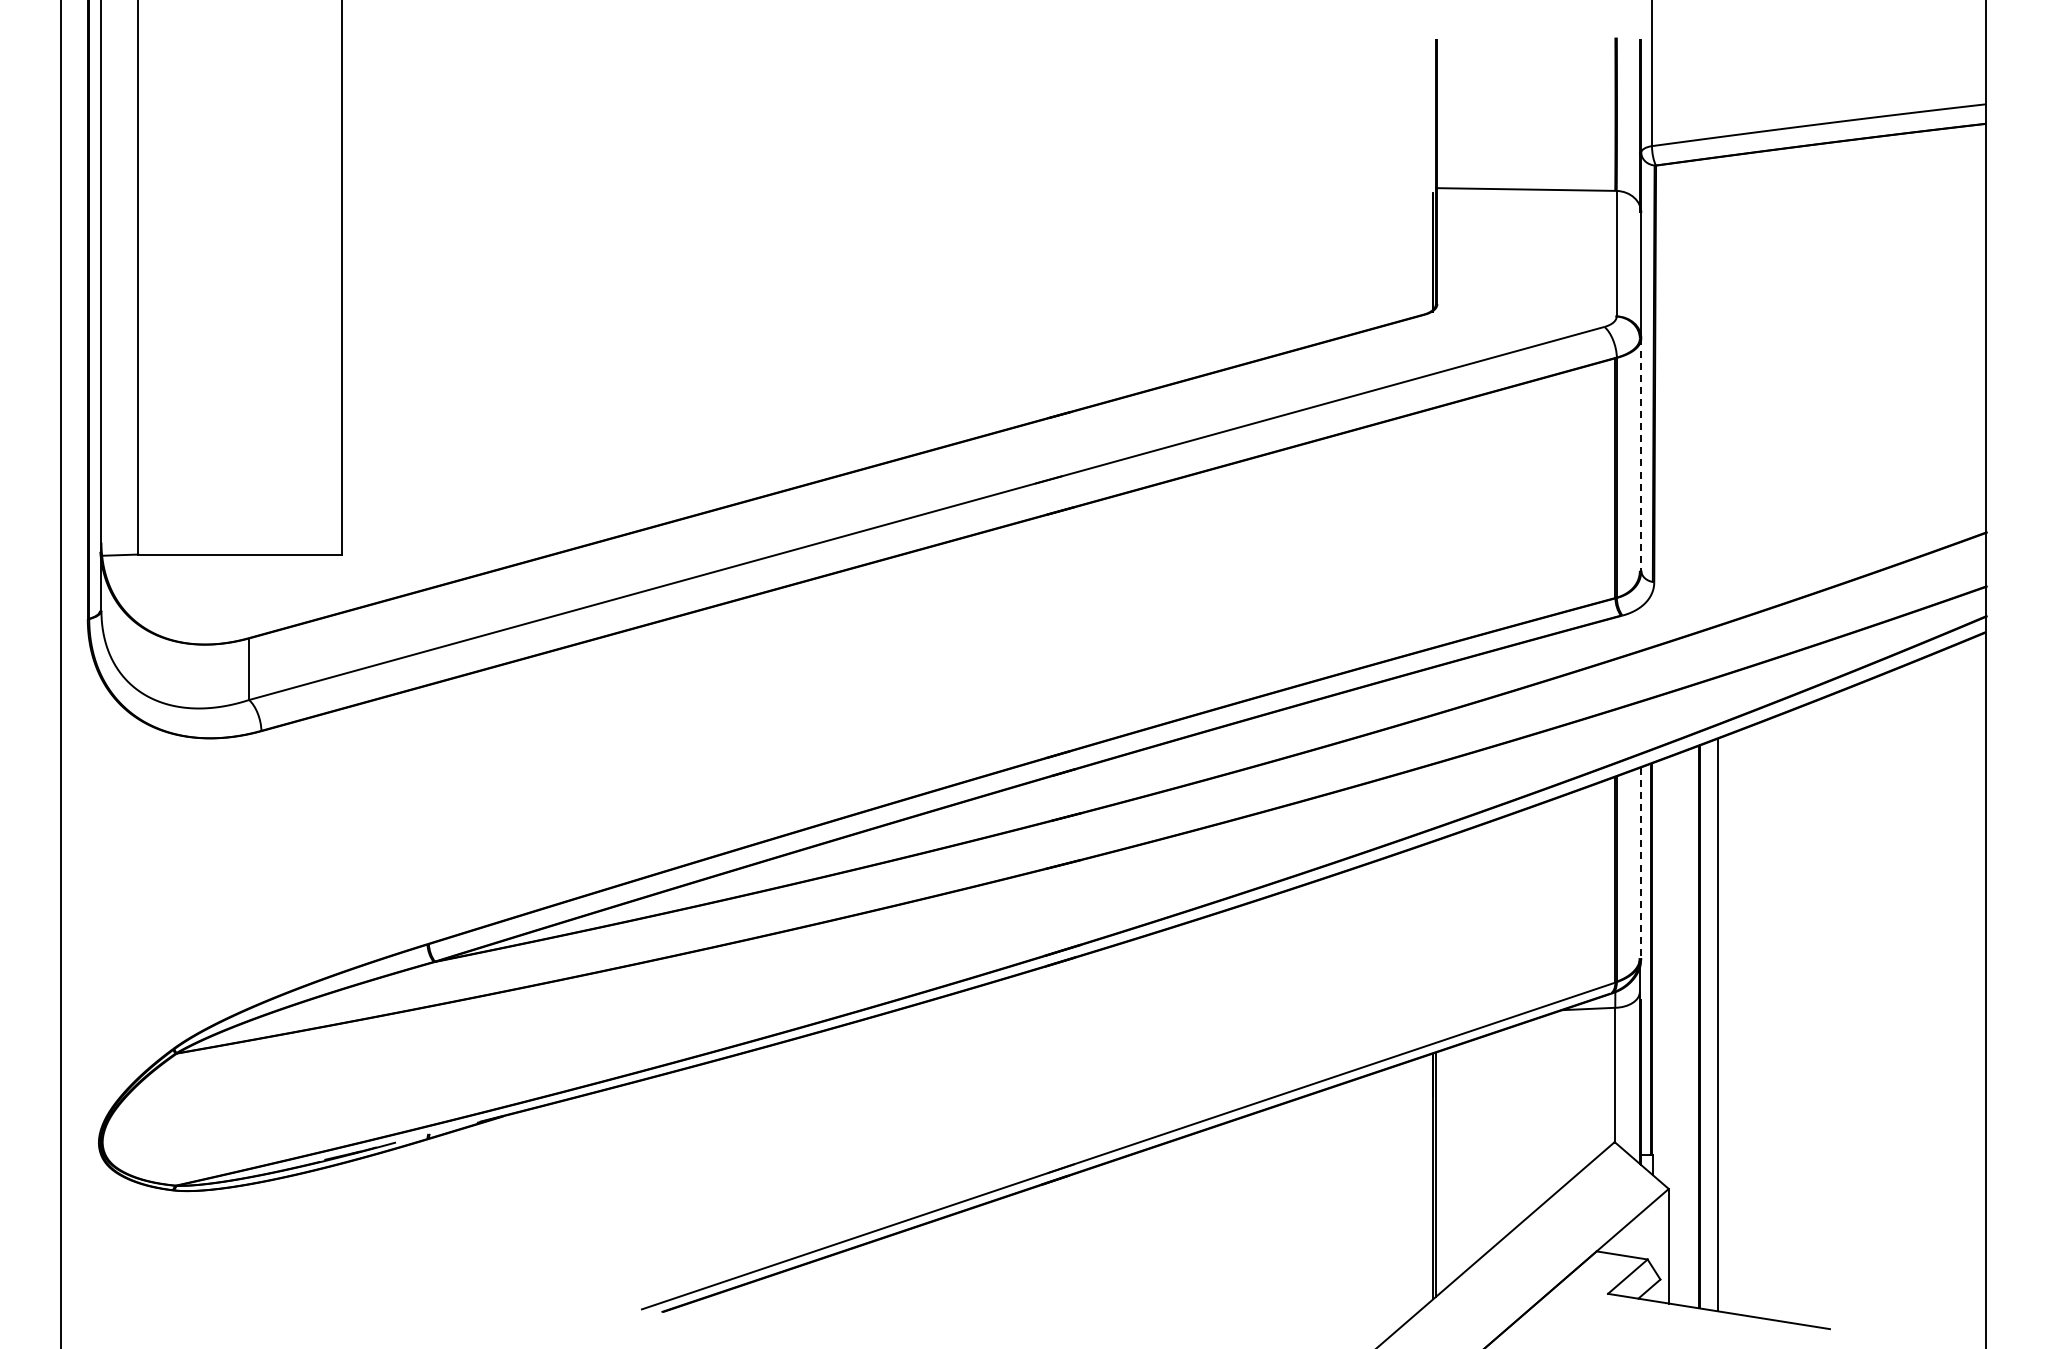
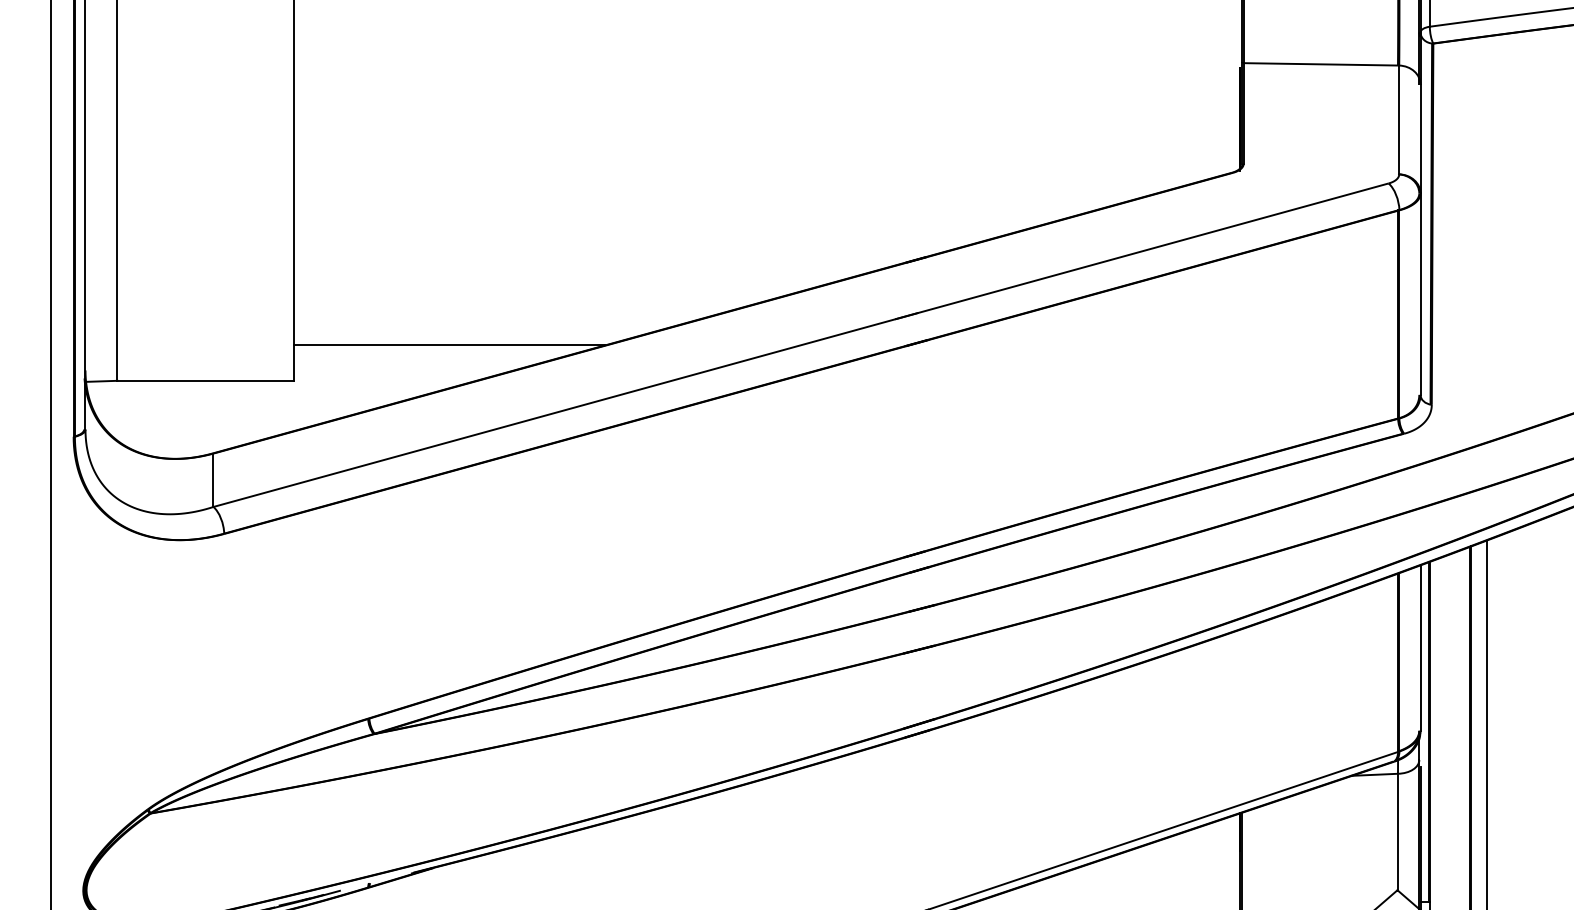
line: (1641, 455) -> (1420, 294), dashed -> solid
line: (521, 513) -> (449, 345), added
line: (1641, 863) -> (1420, 648), dashed -> solid

